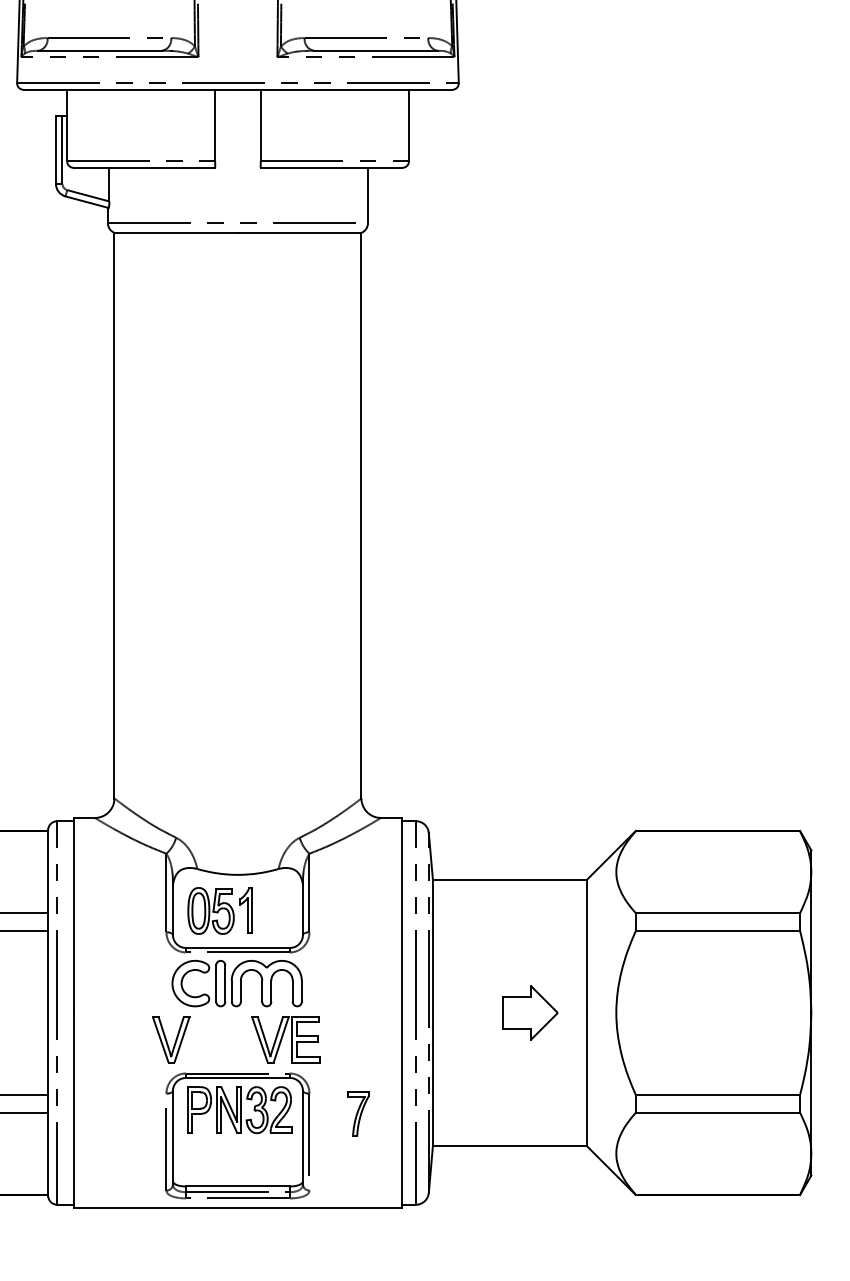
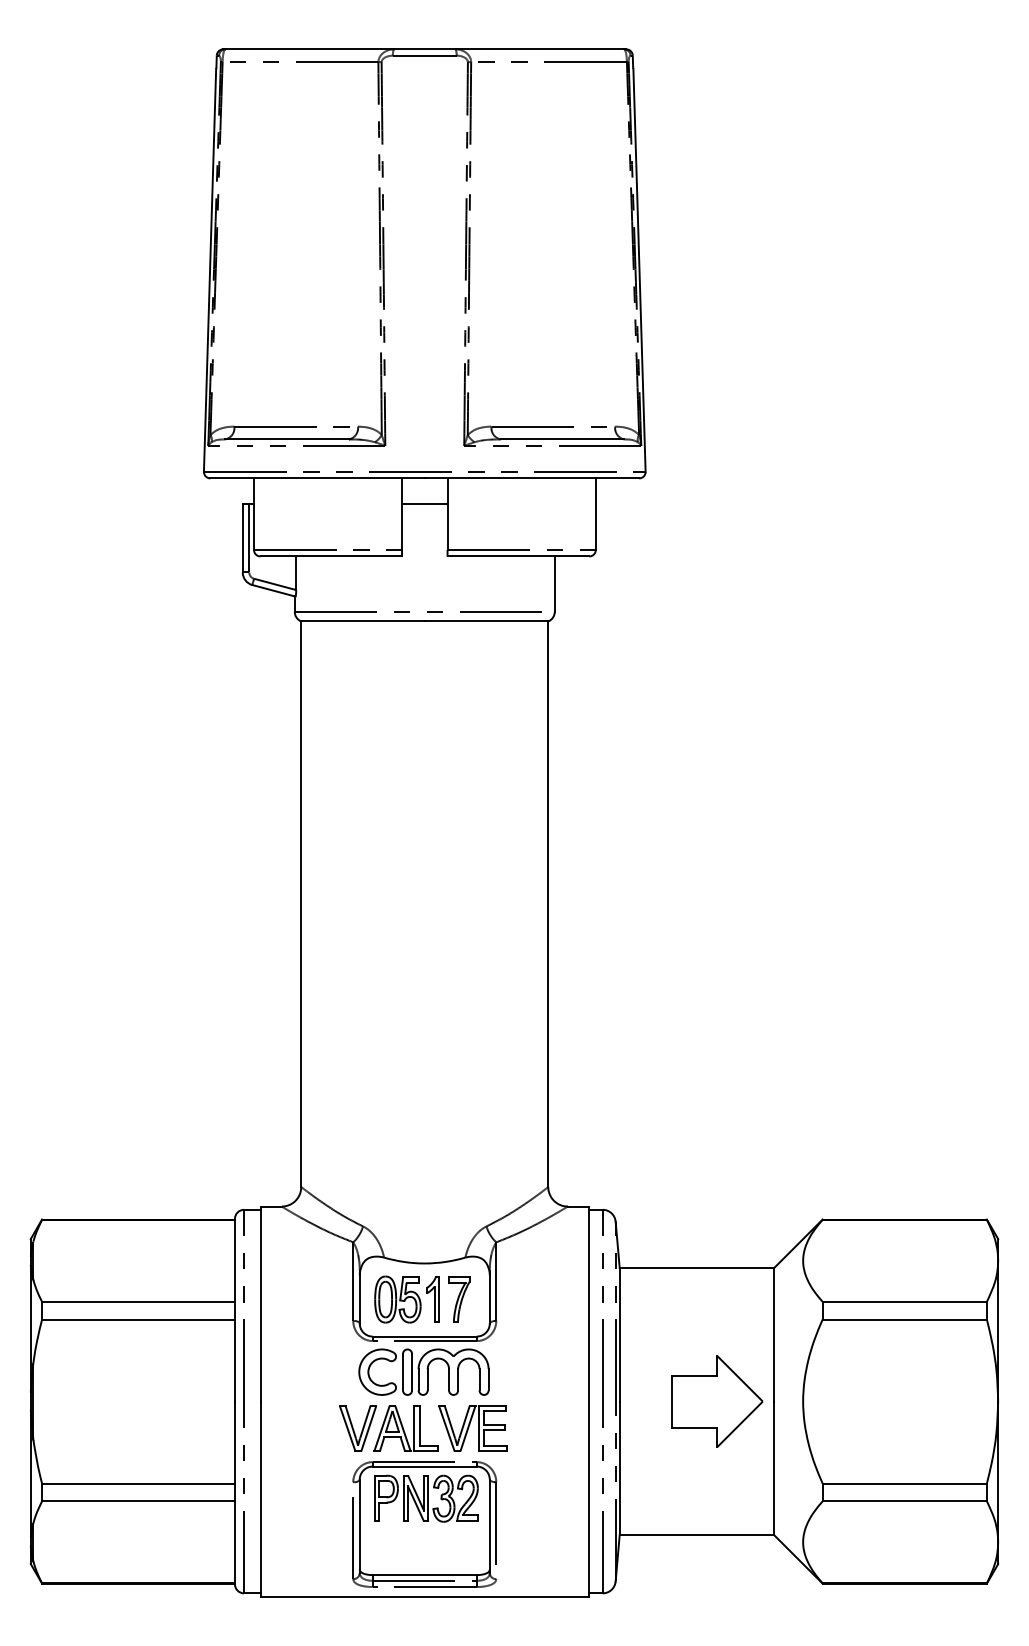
line: (237, 115) -> (424, 504), added
part: (530, 1012) -> (717, 1401), size x1.67
part: (218, 1039) -> (405, 1428), added
part: (358, 1113) -> (459, 1299), moved

